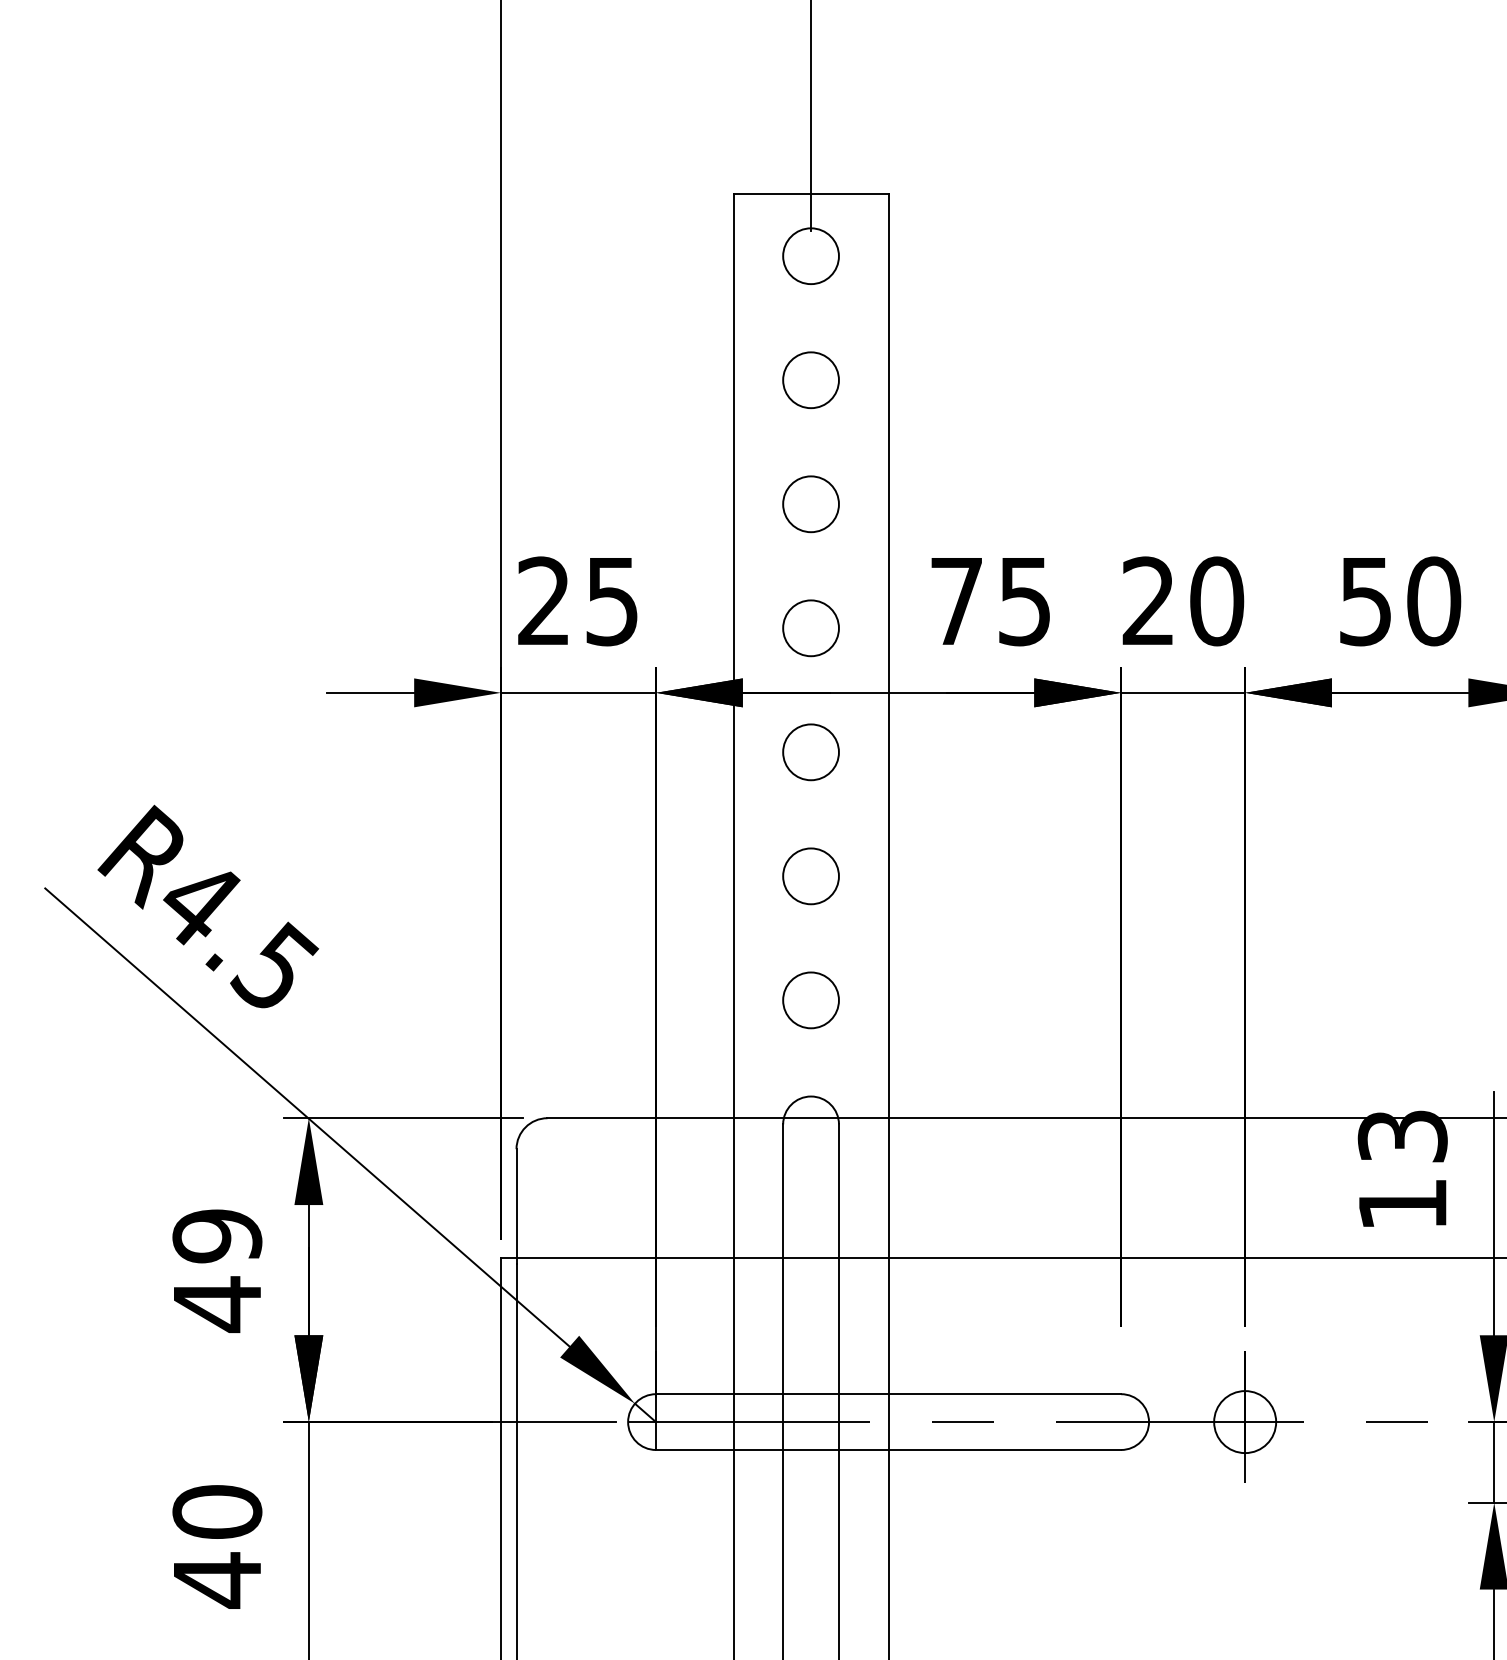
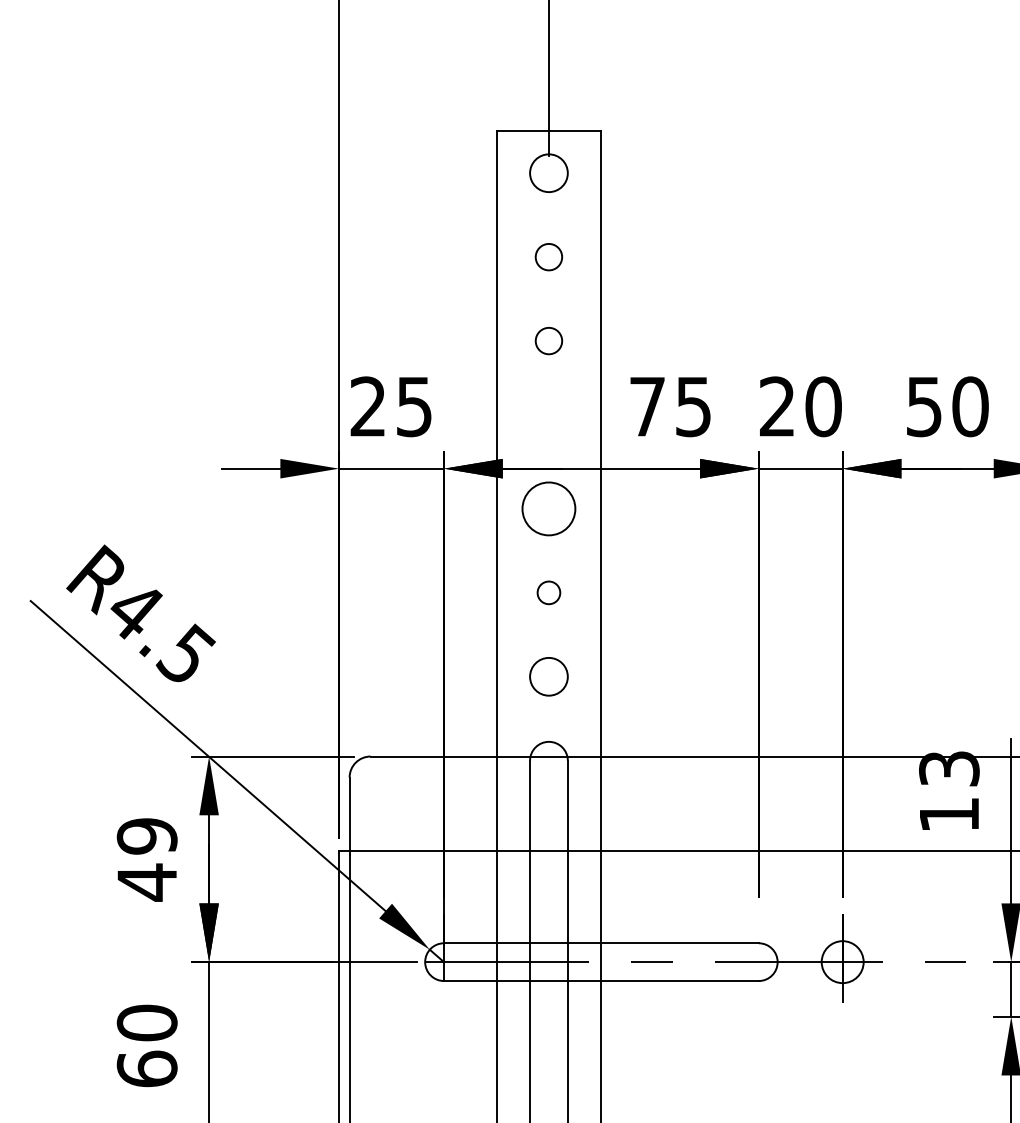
circle: (810, 380) -> (548, 257), size x0.7
circle: (810, 503) -> (548, 340), size x0.7
circle: (810, 627) -> (548, 424), removed
circle: (810, 751) -> (548, 508), size x1.4
circle: (810, 875) -> (548, 592), size x0.6
text: (216, 1580) -> (146, 1069), 40 -> 60

